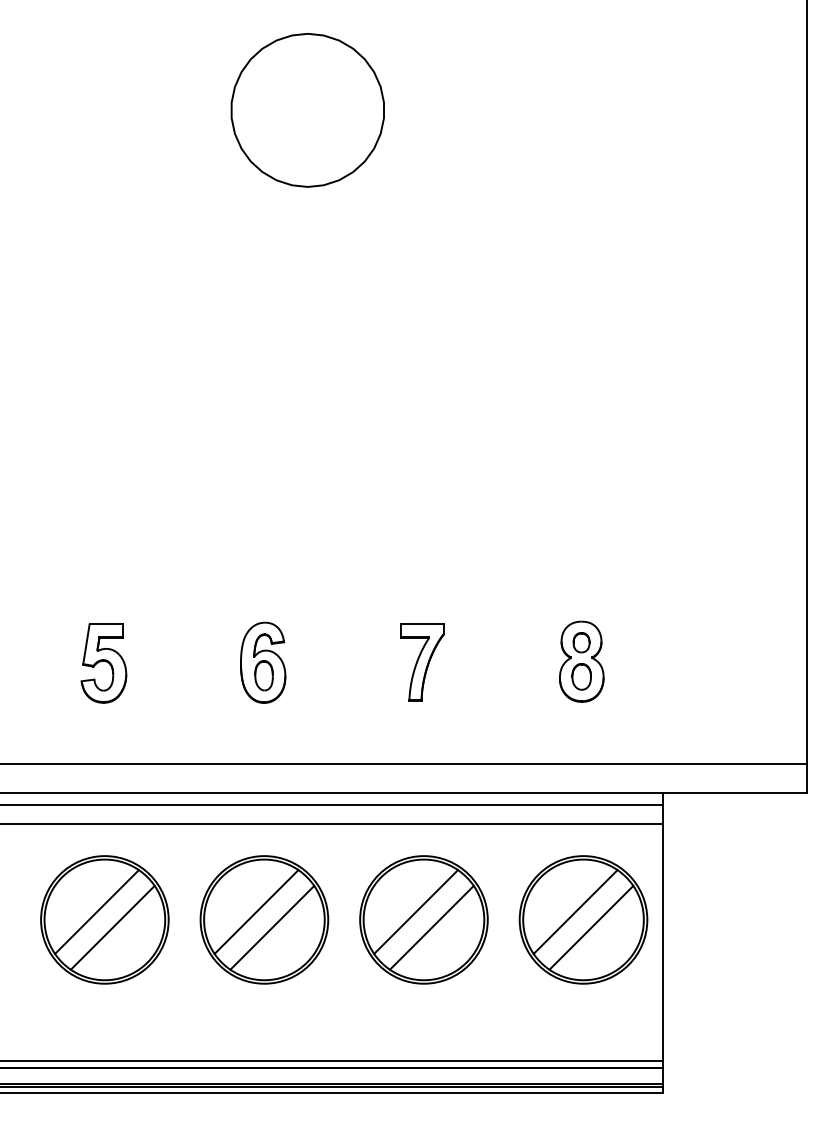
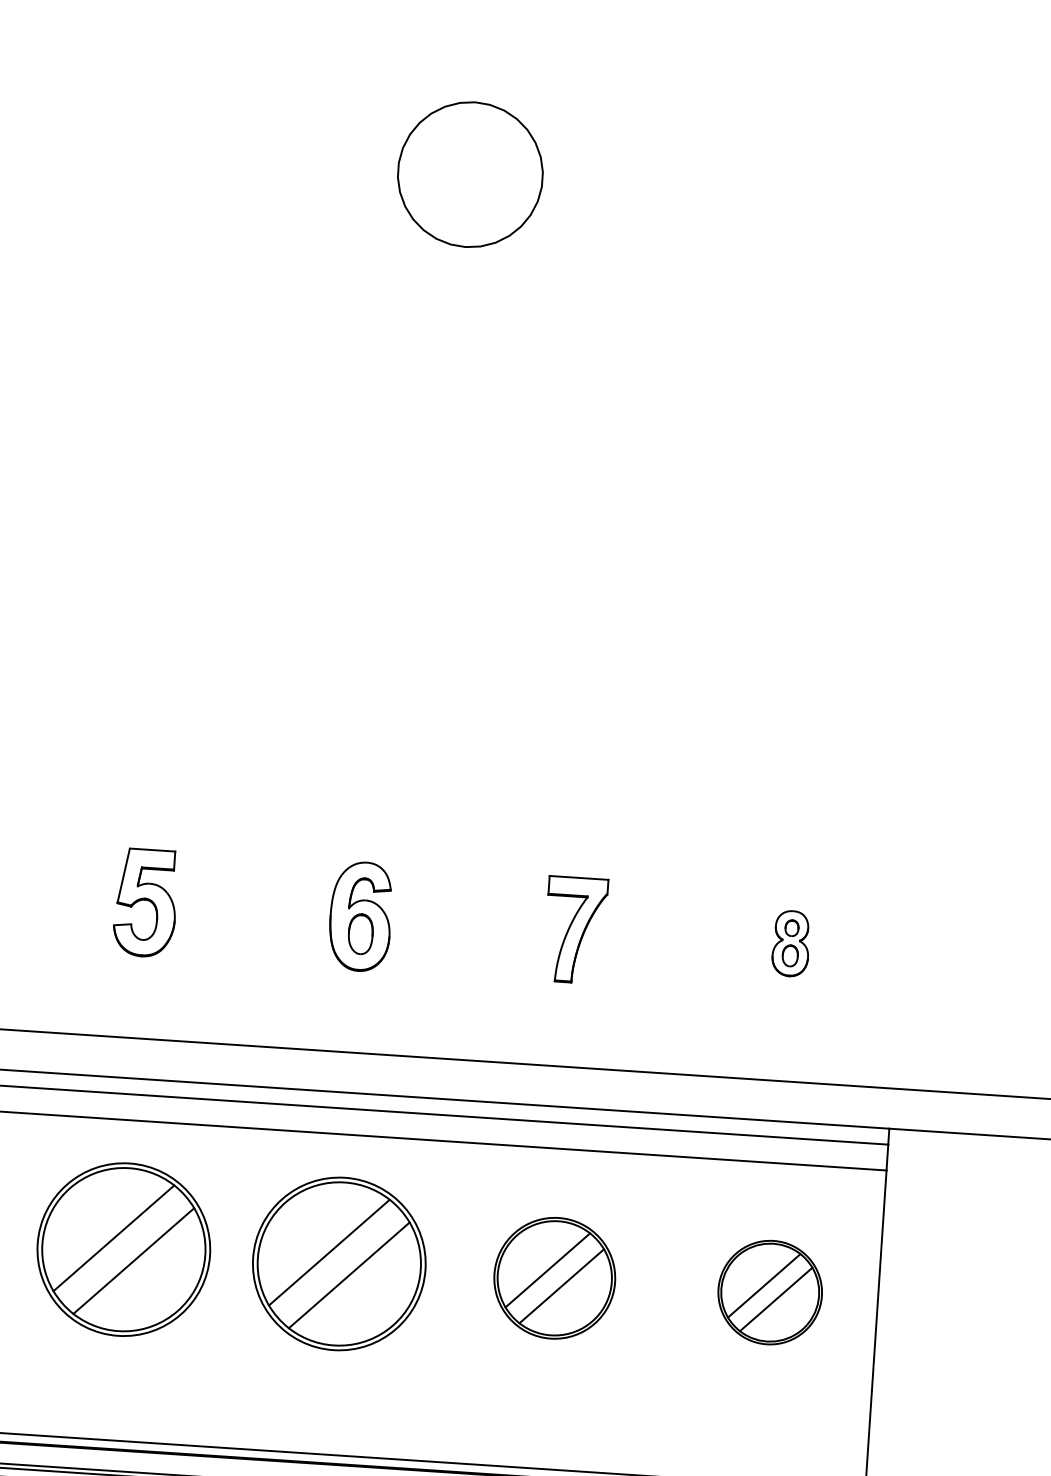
part: (307, 110) -> (470, 174), size x0.7
part: (581, 661) -> (790, 943), size x0.6
part: (423, 919) -> (554, 1277), size x0.7
part: (583, 919) -> (770, 1292), size x0.6

